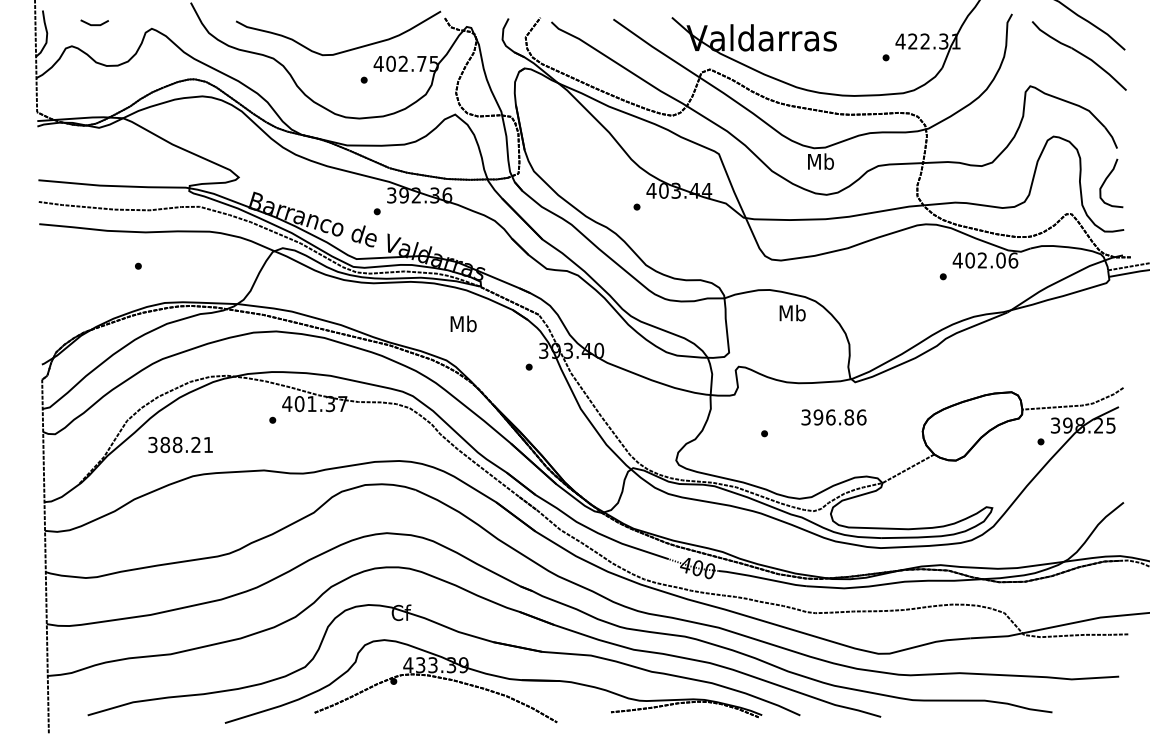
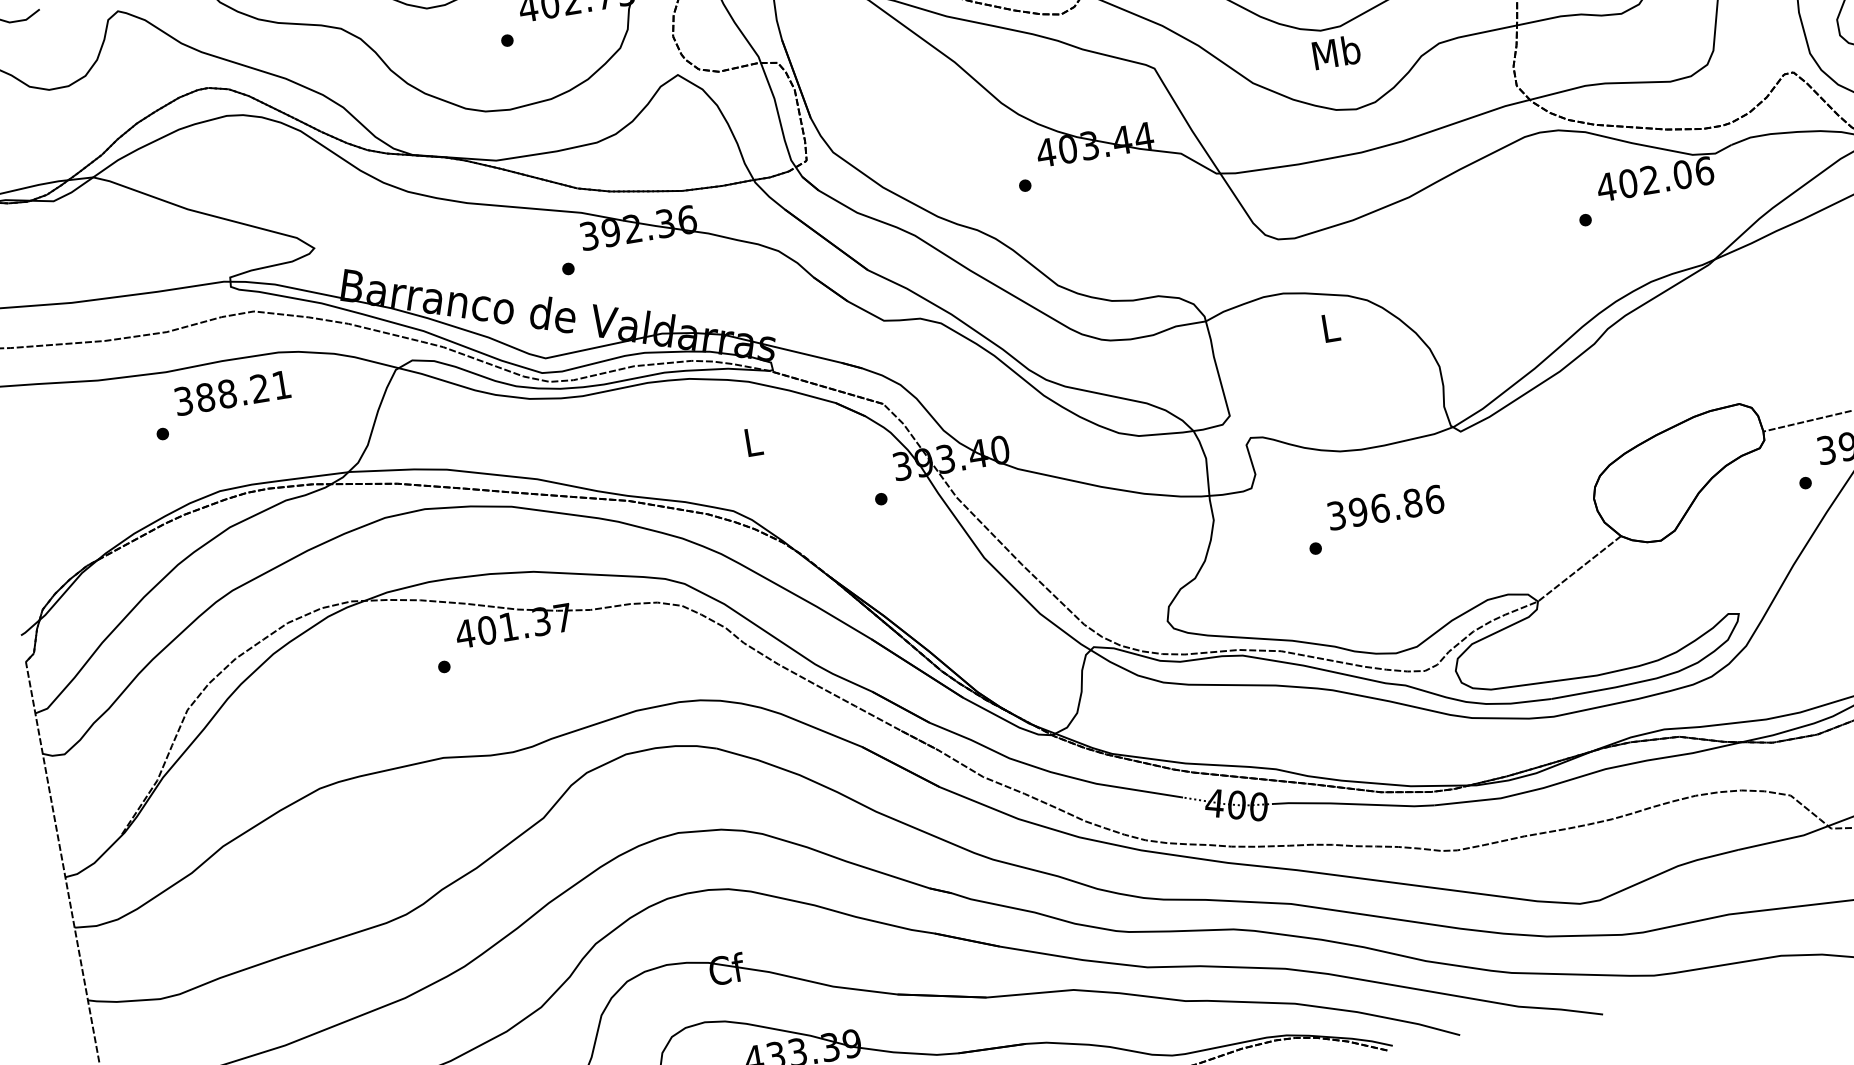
text: (792, 312) -> (1329, 326), Mb -> L
text: (463, 323) -> (752, 441), Mb -> L
text: (833, 417) -> (1384, 507), moved
text: (180, 444) -> (232, 392), moved

